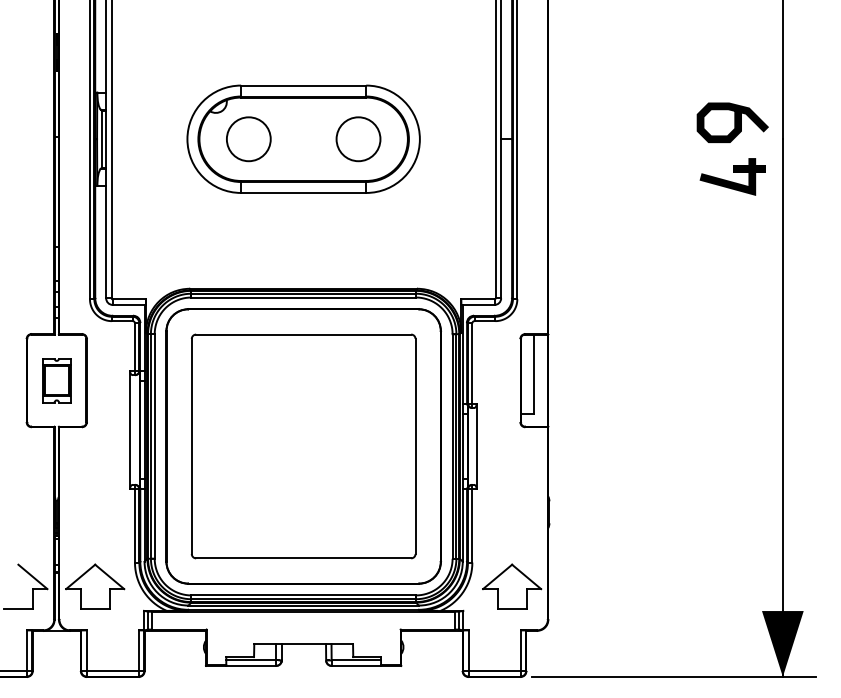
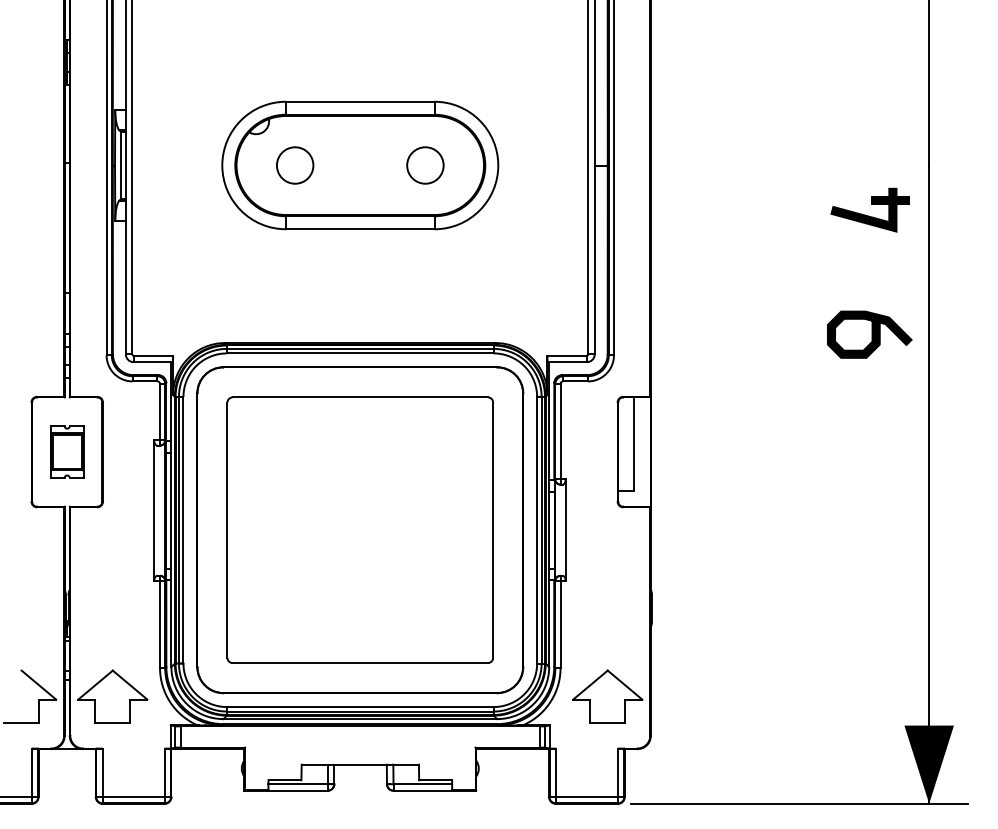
curve: (734, 122) -> (871, 334), moved
circle: (248, 139) -> (294, 165), size x0.7
circle: (358, 139) -> (425, 165), size x0.7

